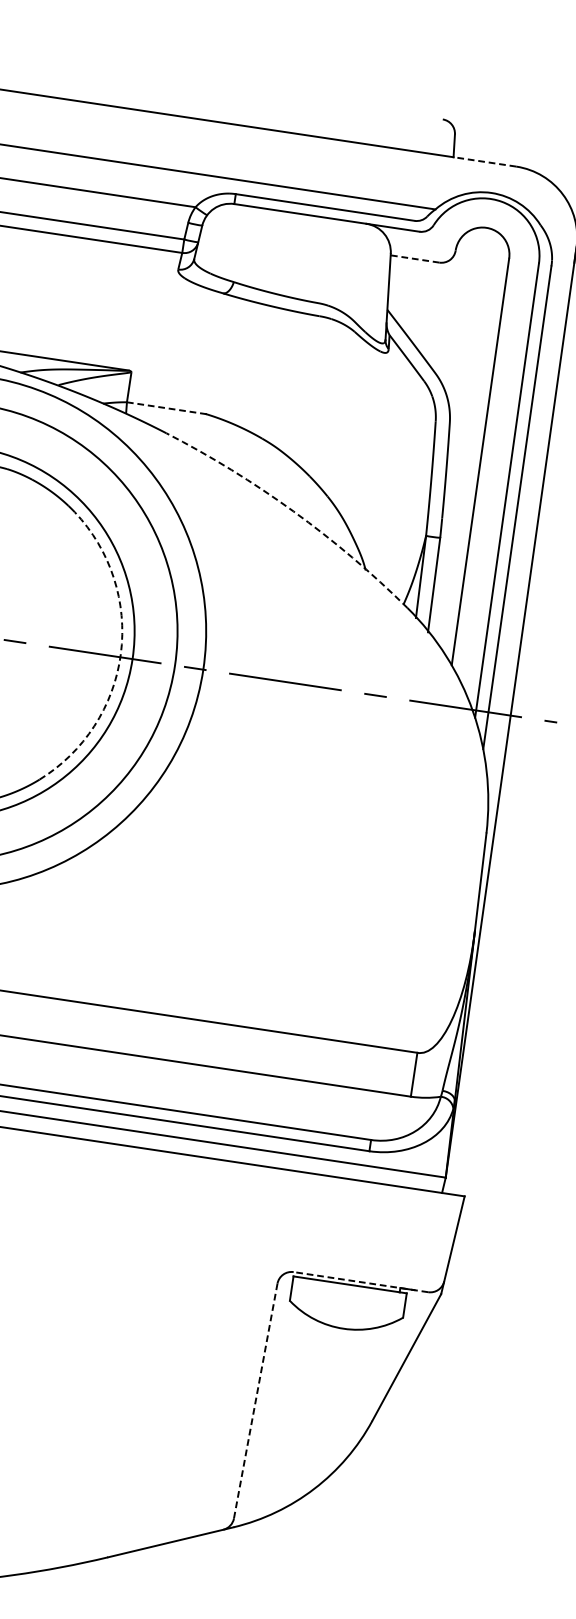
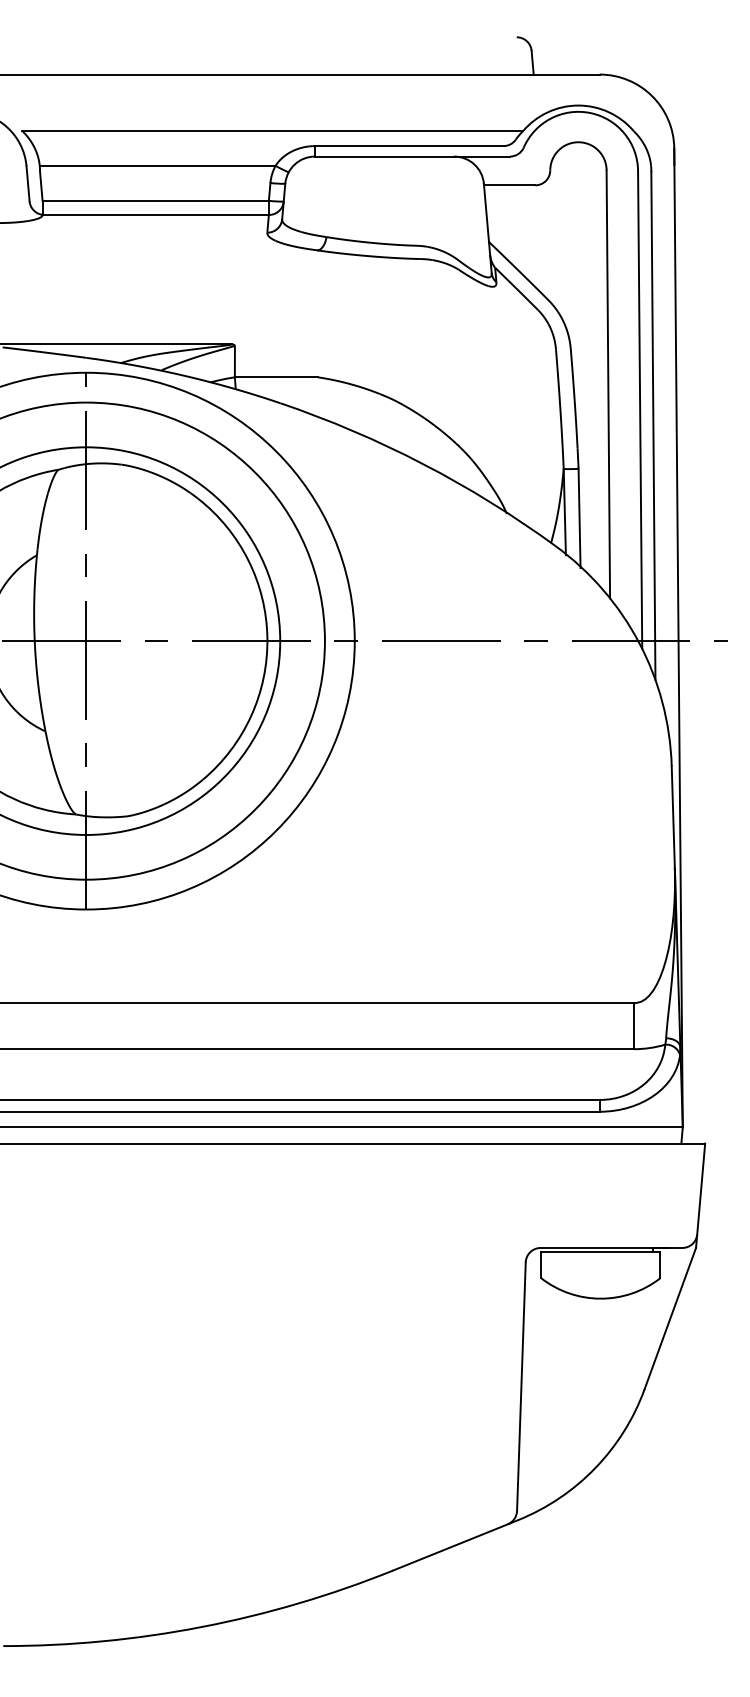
line: (484, 161) -> (566, 74), dashed -> solid
line: (414, 259) -> (509, 185), dashed -> solid
line: (166, 408) -> (276, 377), dashed -> solid
arc: (293, 511) -> (423, 464), dashed -> solid
arc: (121, 653) -> (267, 637), dashed -> solid
line: (361, 1281) -> (611, 1247), dashed -> solid
line: (255, 1400) -> (521, 1386), dashed -> solid

